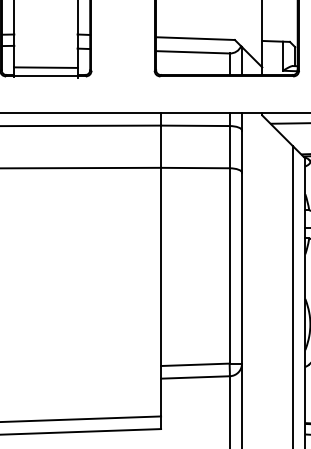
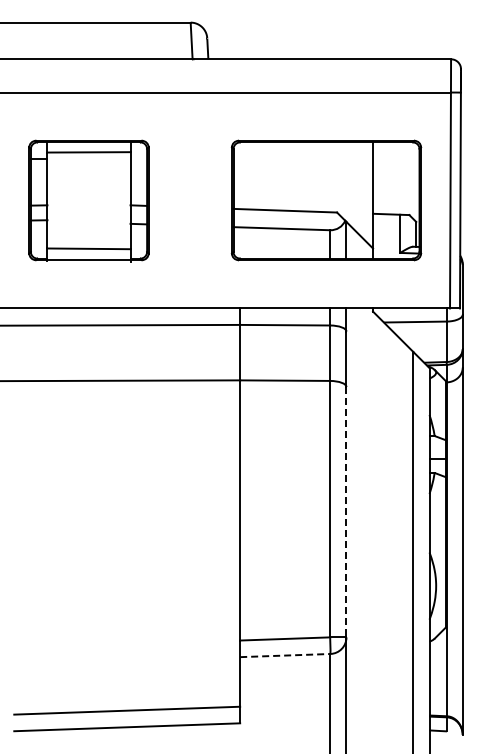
line: (242, 268) -> (346, 512), solid -> dashed
line: (195, 377) -> (285, 655), solid -> dashed

